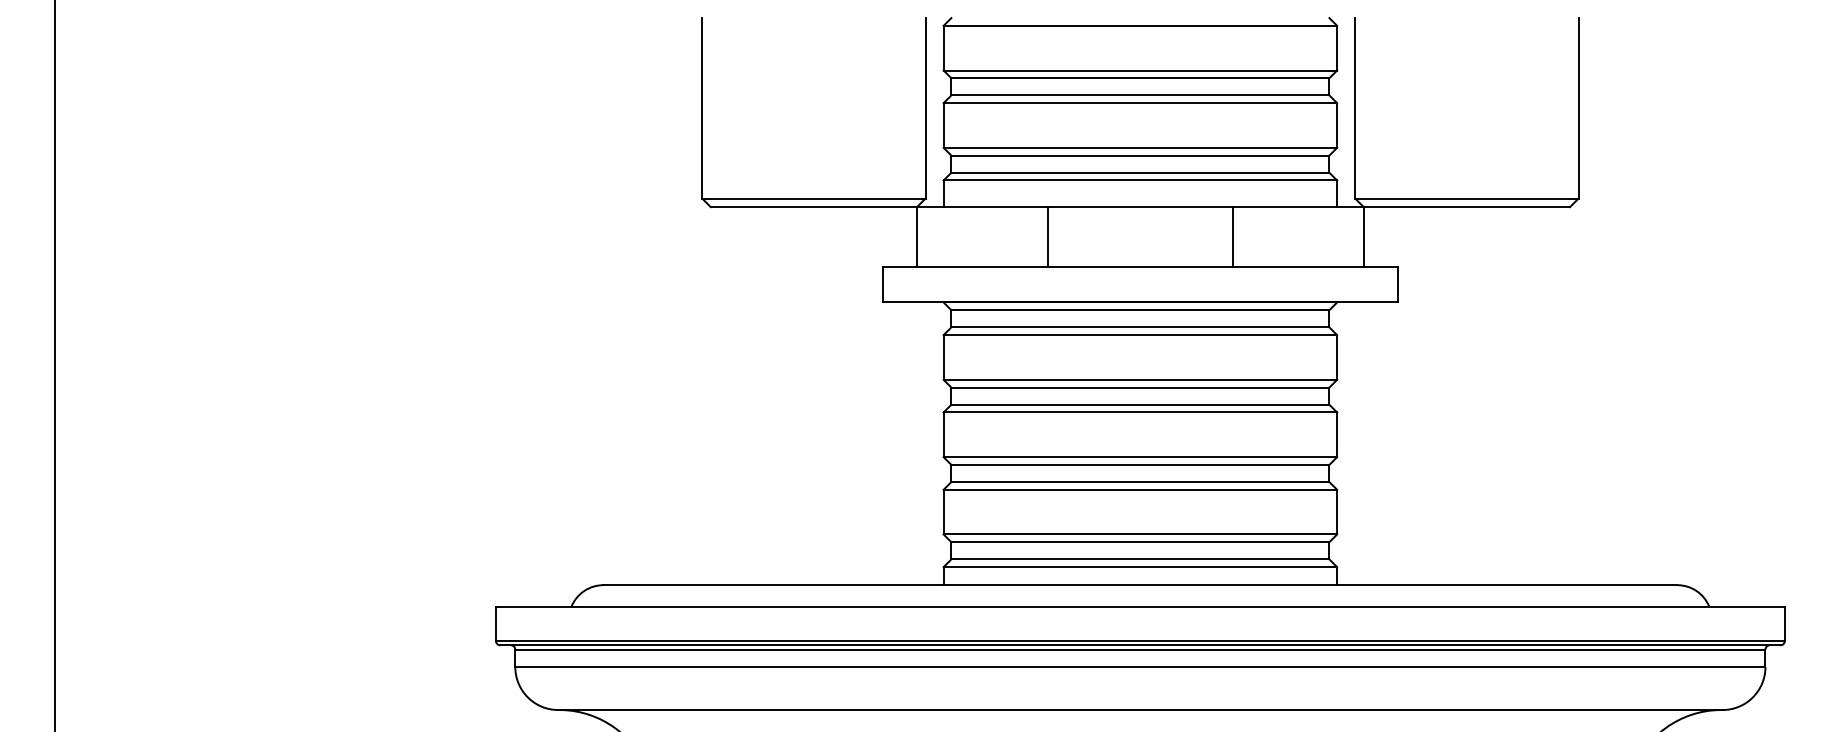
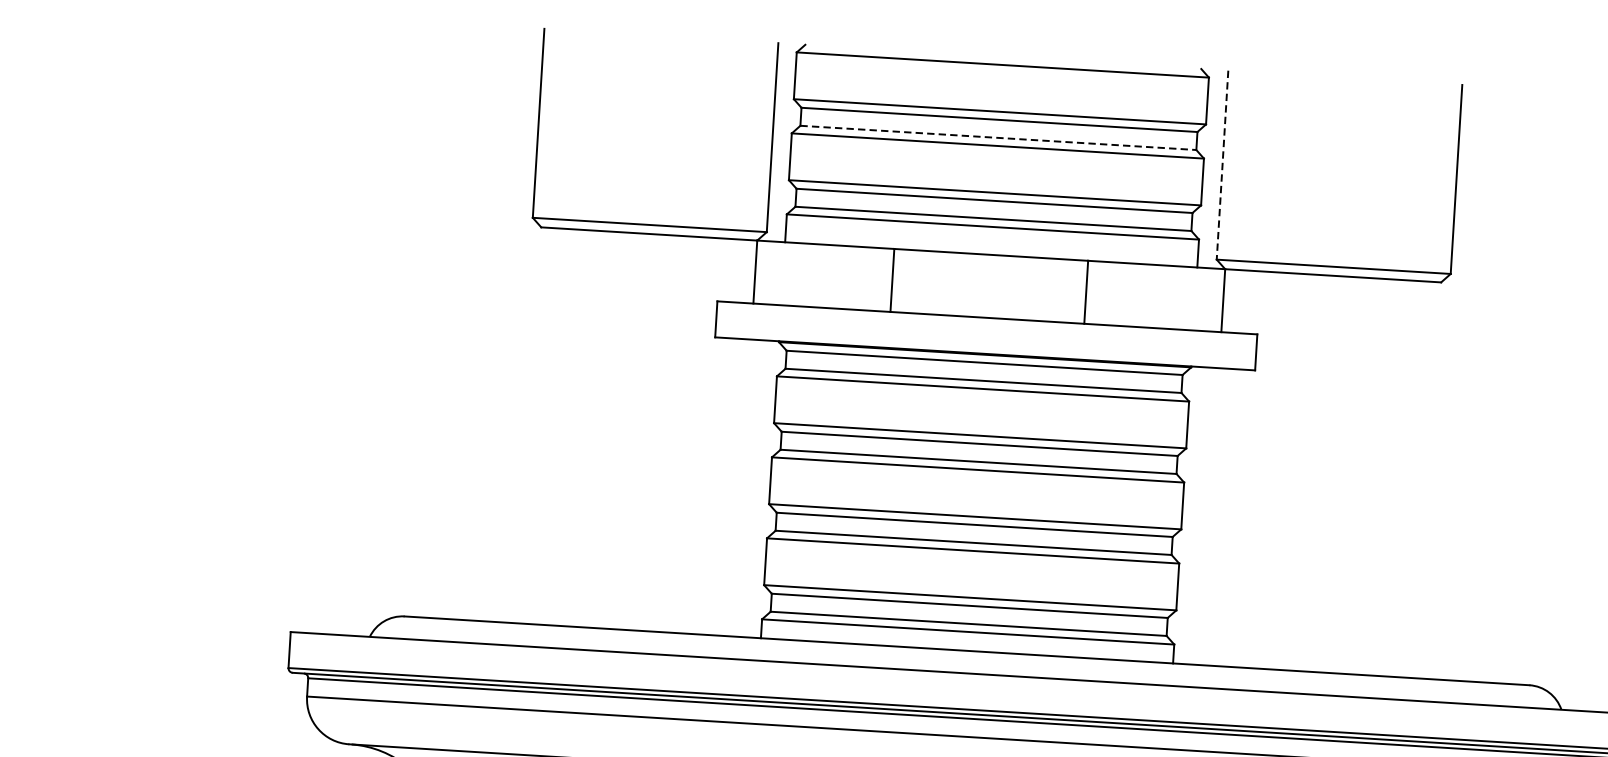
line: (1140, 95) -> (998, 137), solid -> dashed
line: (1355, 108) -> (1222, 165), solid -> dashed

